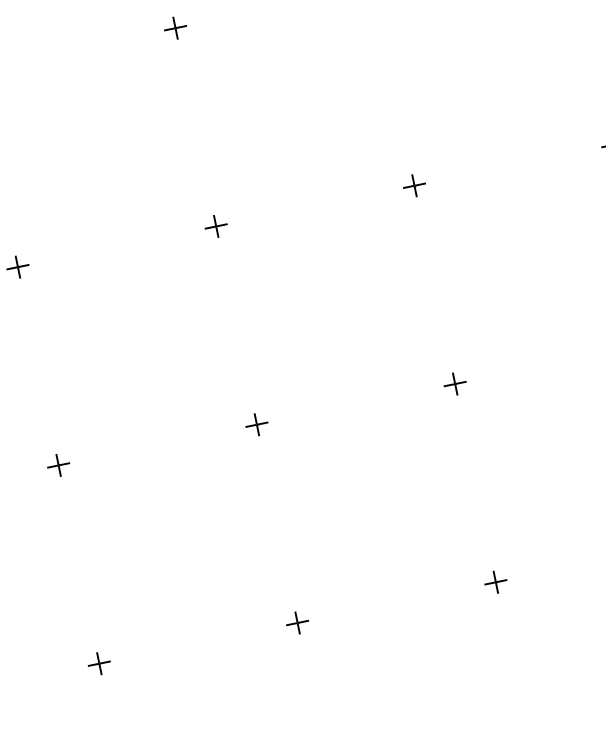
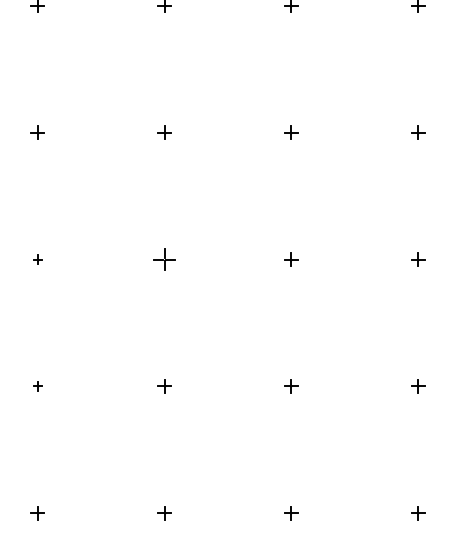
part: (256, 424) -> (164, 259), size x1.6
part: (58, 465) -> (37, 259), size x0.6
part: (99, 663) -> (37, 386), size x0.6

